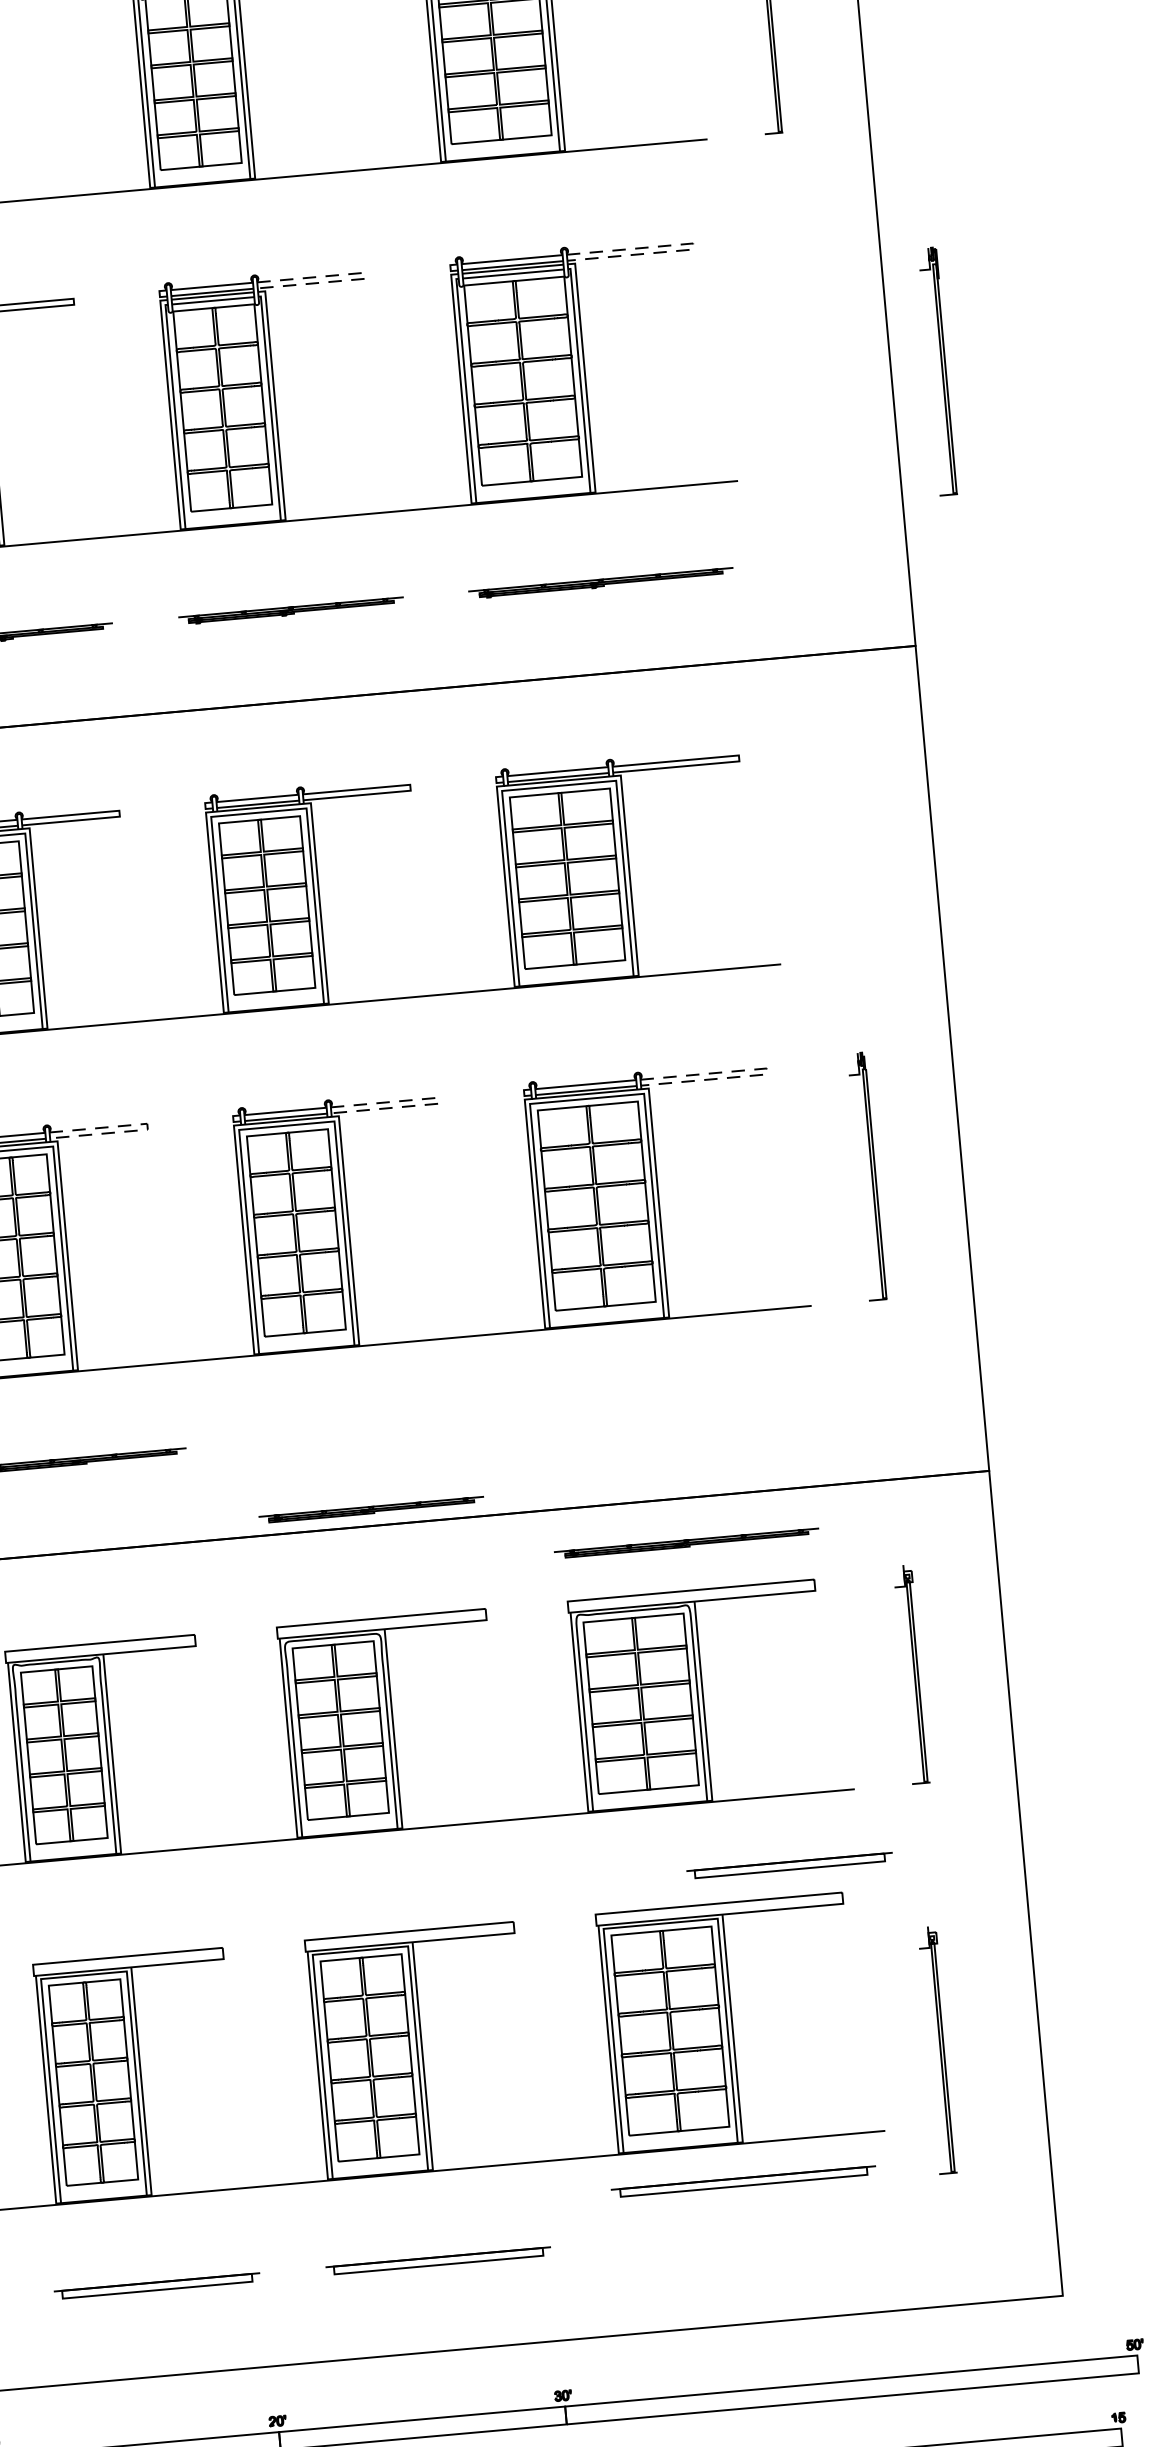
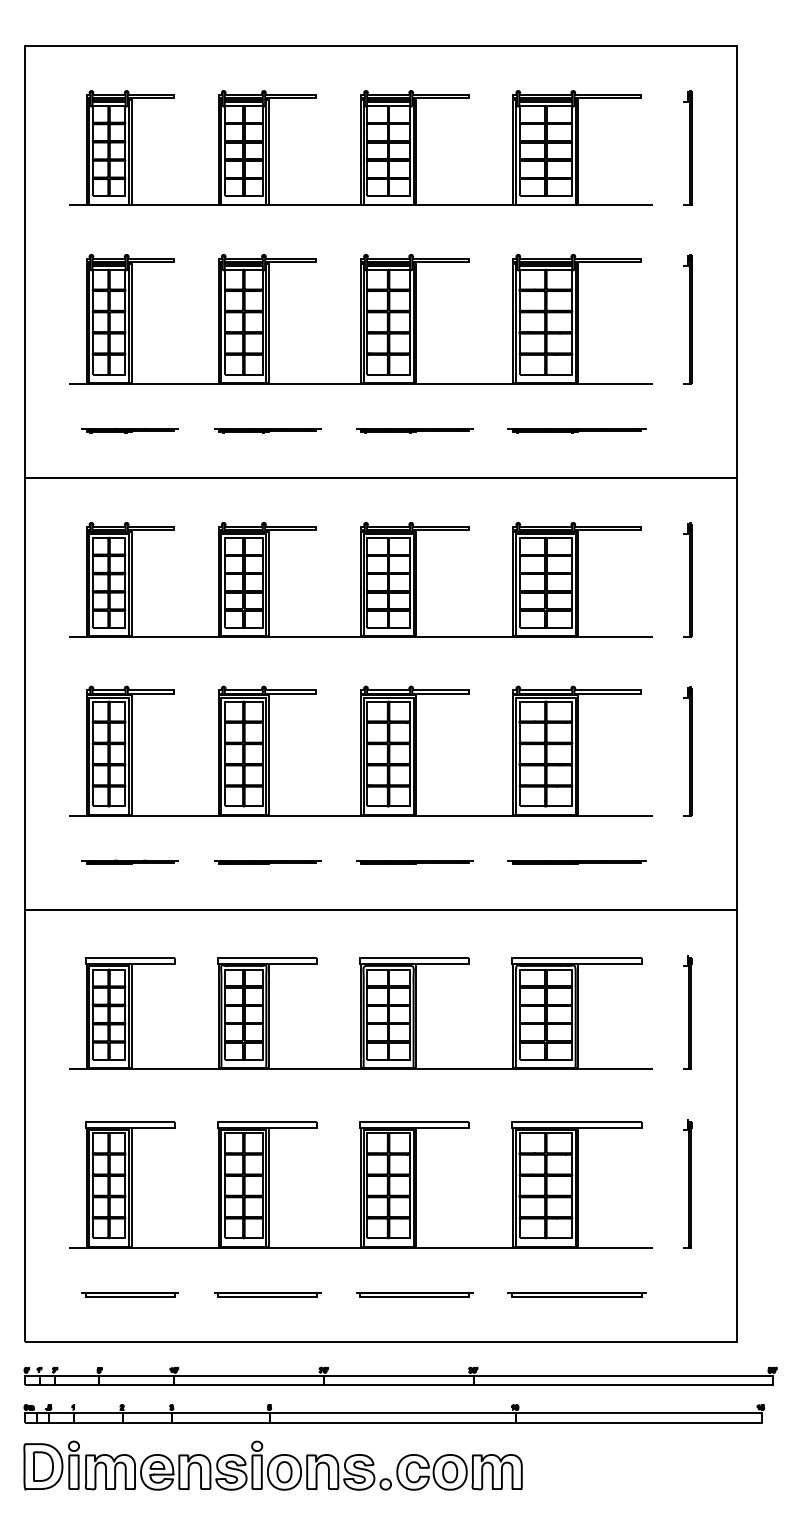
line: (693, 247) -> (640, 260), dashed -> solid
line: (364, 276) -> (468, 260), dashed -> solid
part: (937, 371) -> (687, 319), moved
part: (837, 848) -> (687, 579), added
line: (766, 1070) -> (640, 691), dashed -> solid
line: (438, 1099) -> (468, 691), dashed -> solid
line: (147, 1125) -> (316, 691), dashed -> solid
line: (370, 1510) -> (414, 862), moved
line: (685, 1543) -> (576, 862), moved
part: (789, 1865) -> (615, 1105), removed
part: (937, 2050) -> (687, 1183), moved
part: (742, 2181) -> (576, 1294), moved

